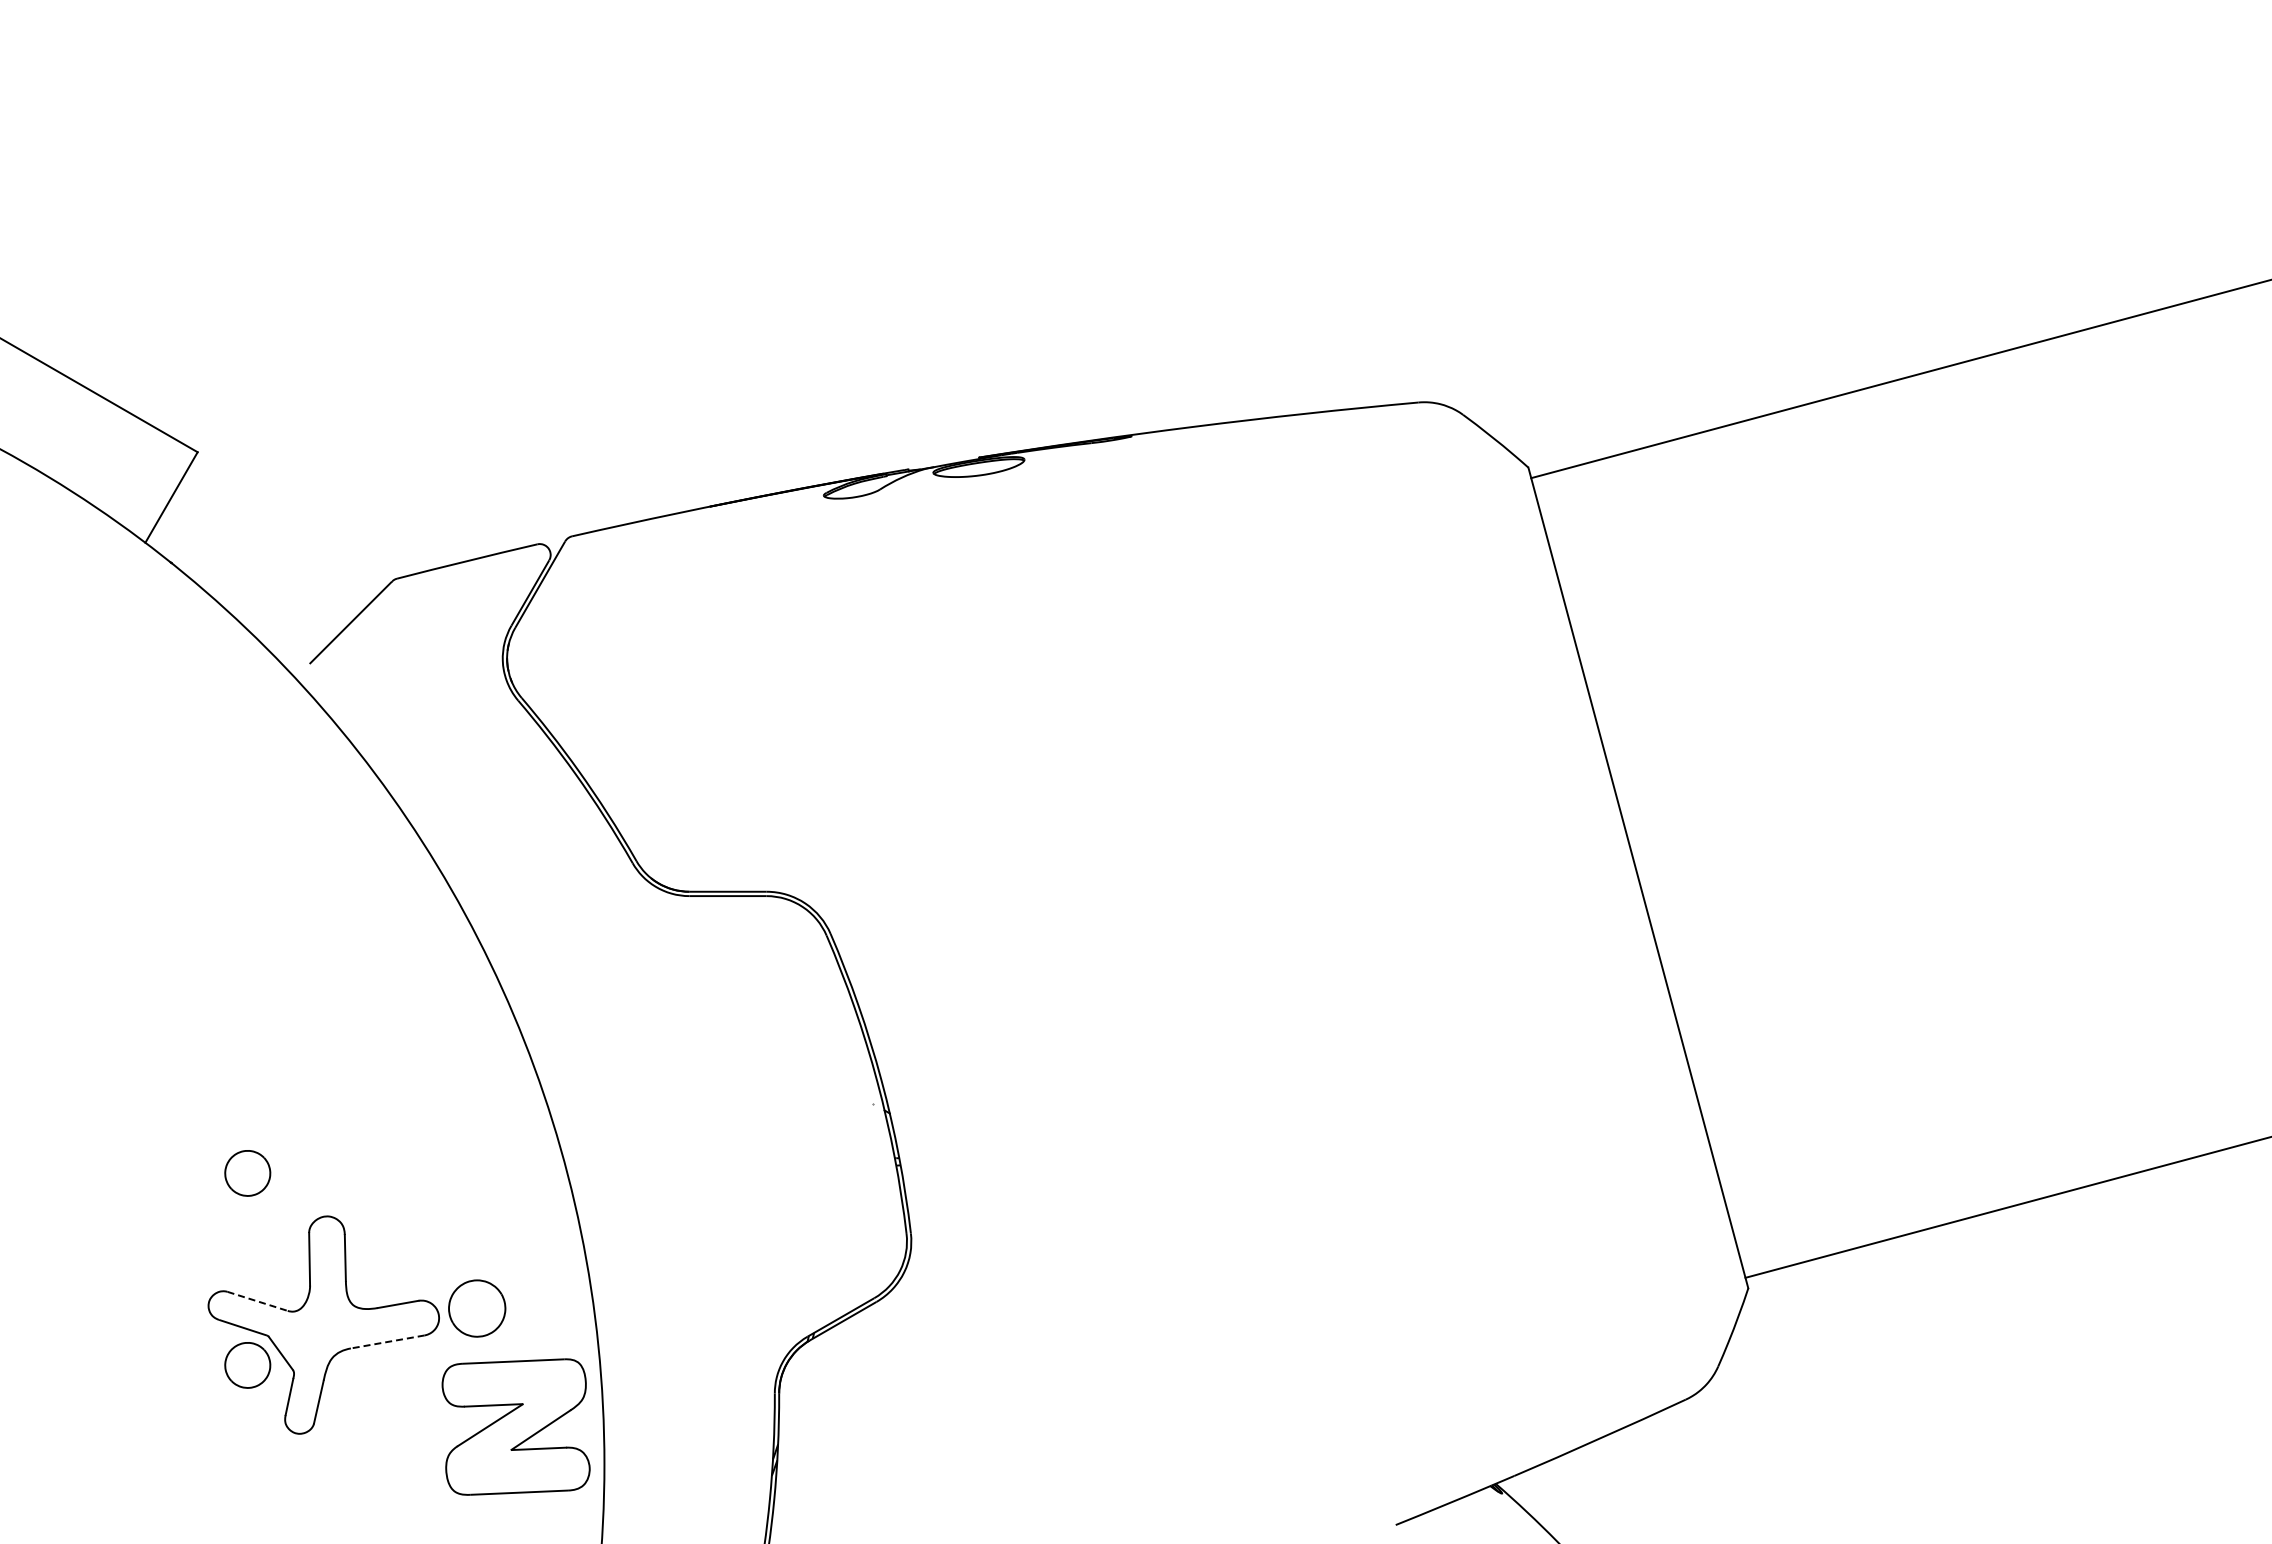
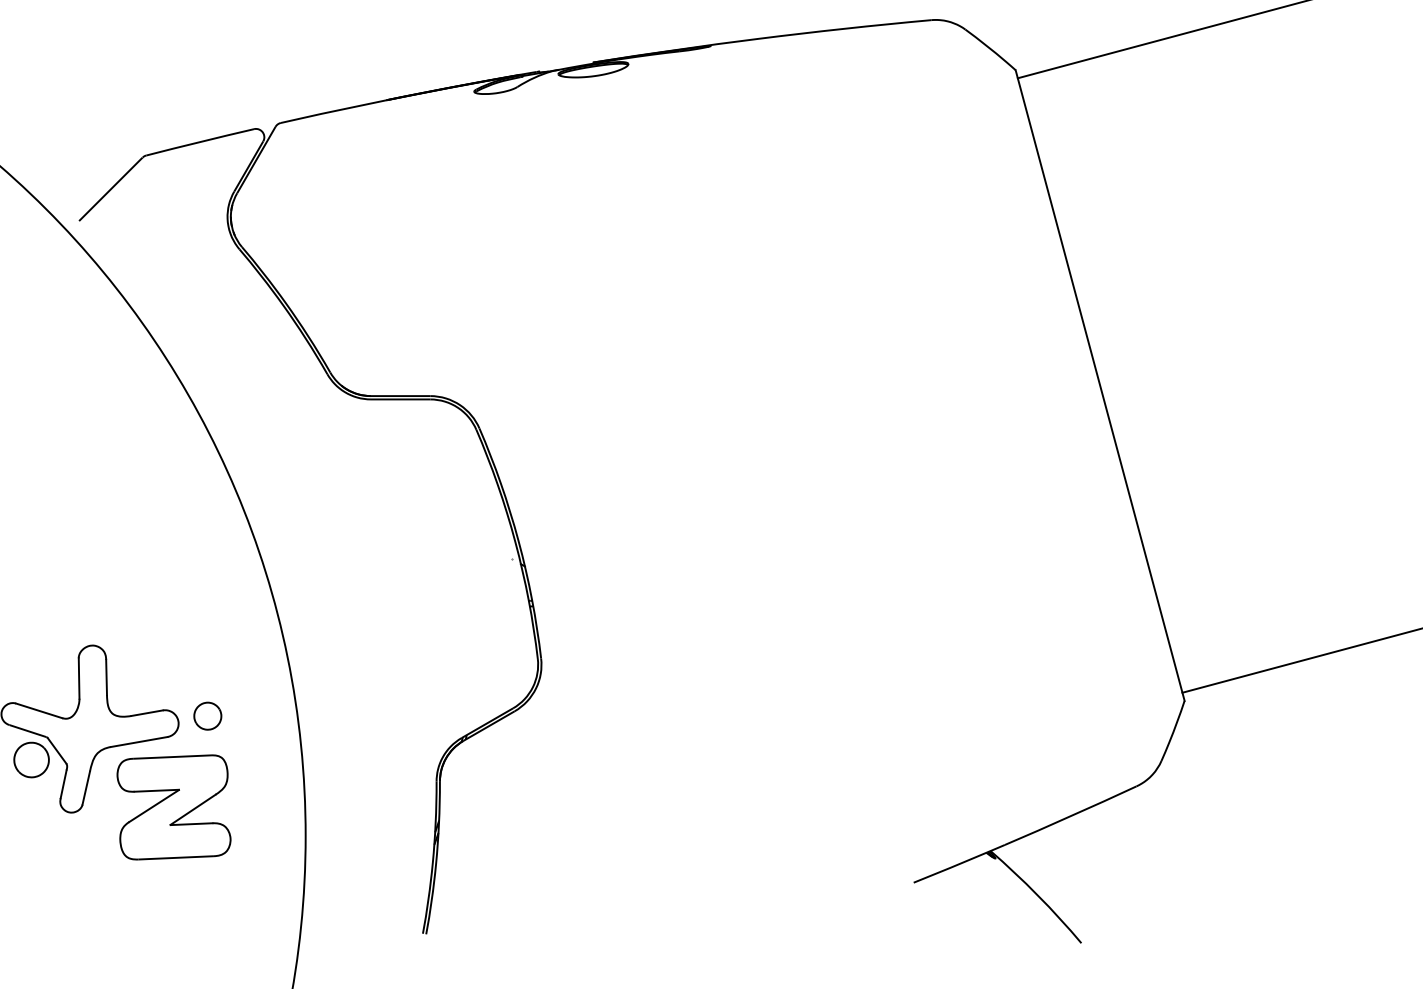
part: (247, 1173) -> (31, 612), removed
line: (257, 1301) -> (39, 710), dashed -> solid
part: (476, 1307) -> (207, 715), size x0.62
line: (387, 1342) -> (138, 742), dashed -> solid
part: (515, 1426) -> (173, 806), moved

